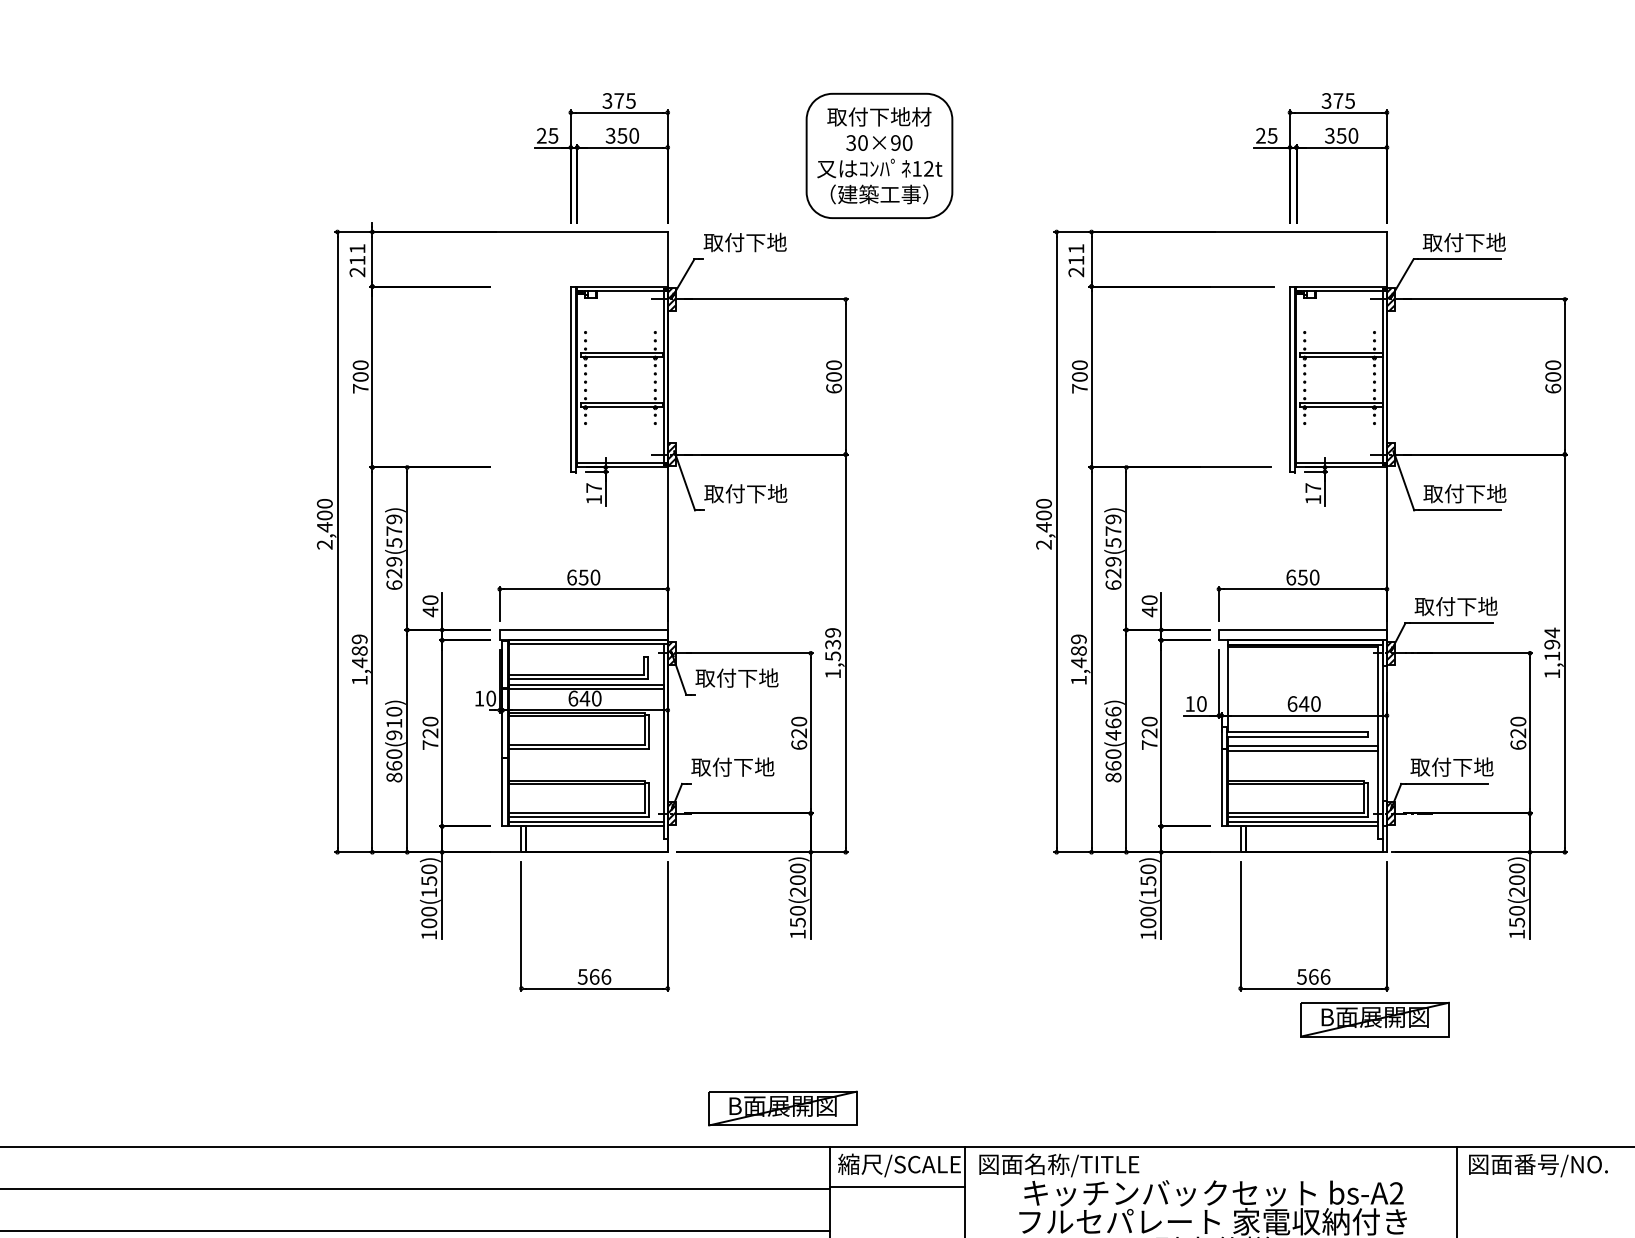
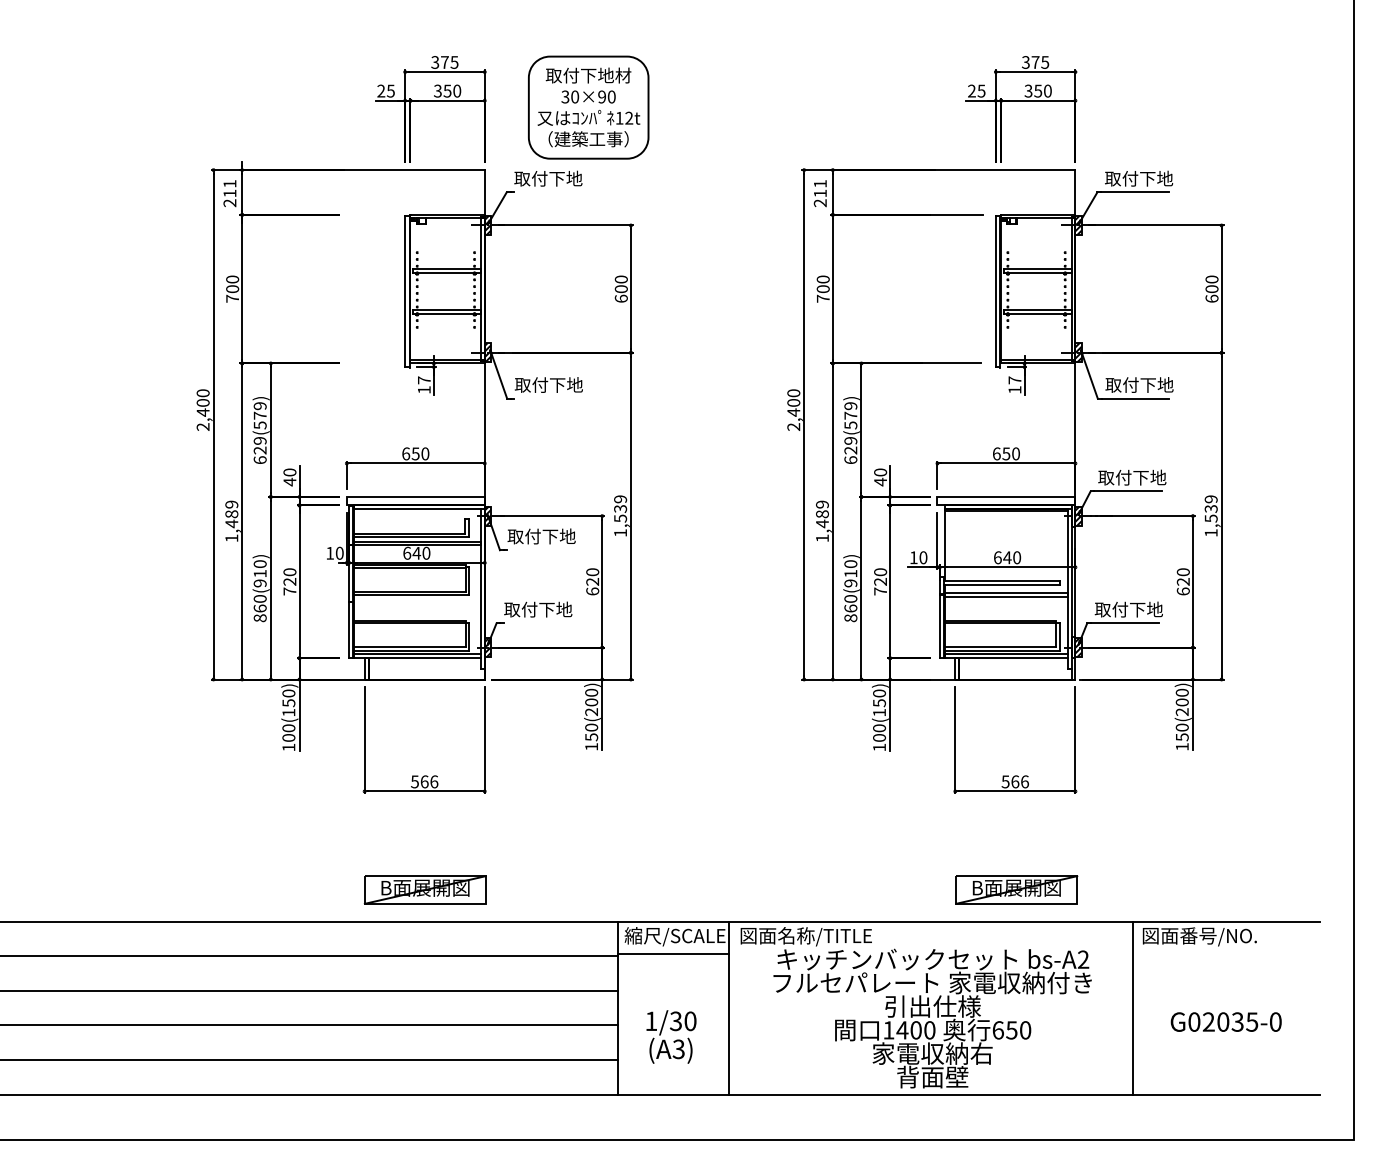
part: (879, 155) -> (588, 107), moved
text: (1551, 644) -> (1210, 508), 1,194 -> 1,539
text: (1113, 723) -> (850, 573), 860(466) -> 860(910)
part: (1374, 1019) -> (1016, 889), moved
part: (781, 1107) -> (424, 889), moved

